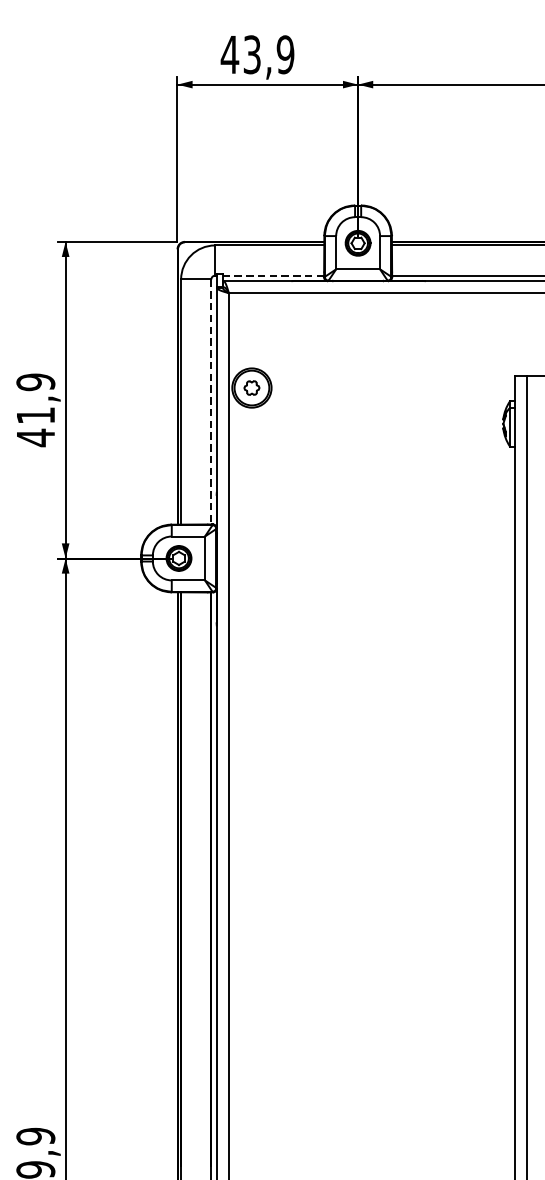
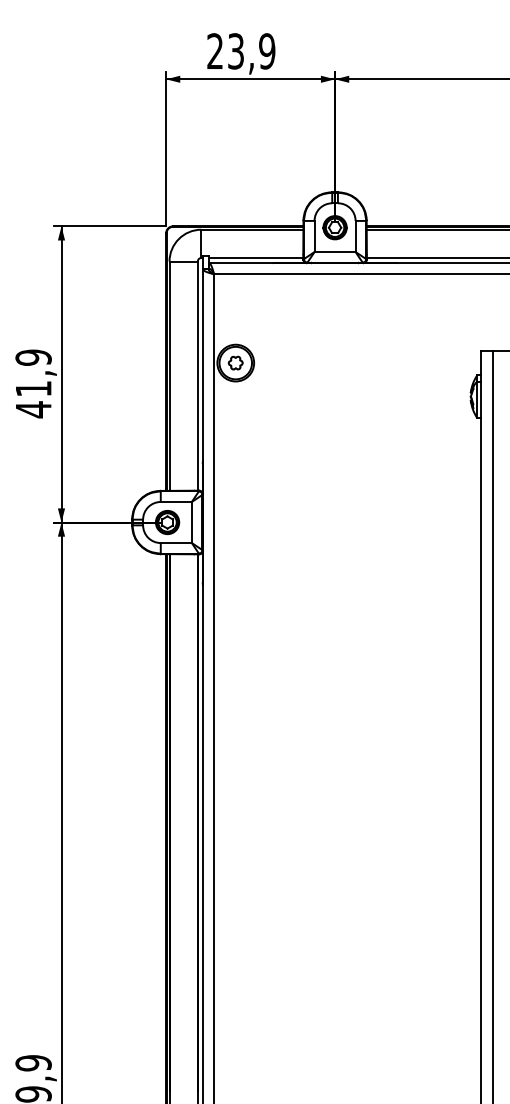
text: (229, 53) -> (214, 50), 43,9 -> 23,9
line: (273, 276) -> (255, 258), dashed -> solid
line: (211, 402) -> (197, 376), dashed -> solid

